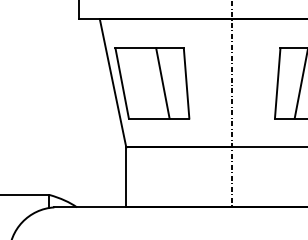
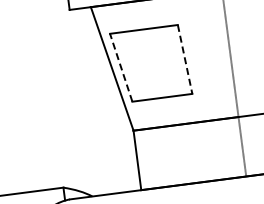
line: (122, 83) -> (121, 67), solid -> dashed
line: (162, 83) -> (161, 62), removed
line: (186, 83) -> (185, 59), solid -> dashed

